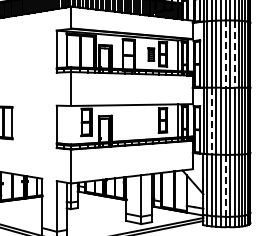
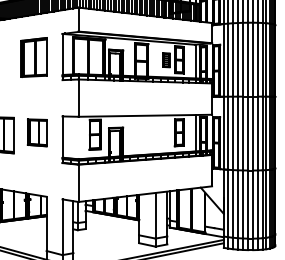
part: (30, 51) -> (33, 56), added
line: (225, 54) -> (248, 60), dashed -> solid
line: (234, 54) -> (257, 60), dashed -> solid
part: (33, 120) -> (36, 132), added
line: (211, 121) -> (232, 133), dashed -> solid
line: (225, 185) -> (248, 204), dashed -> solid

